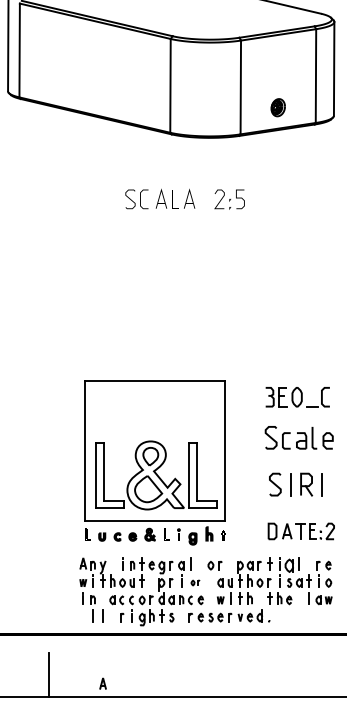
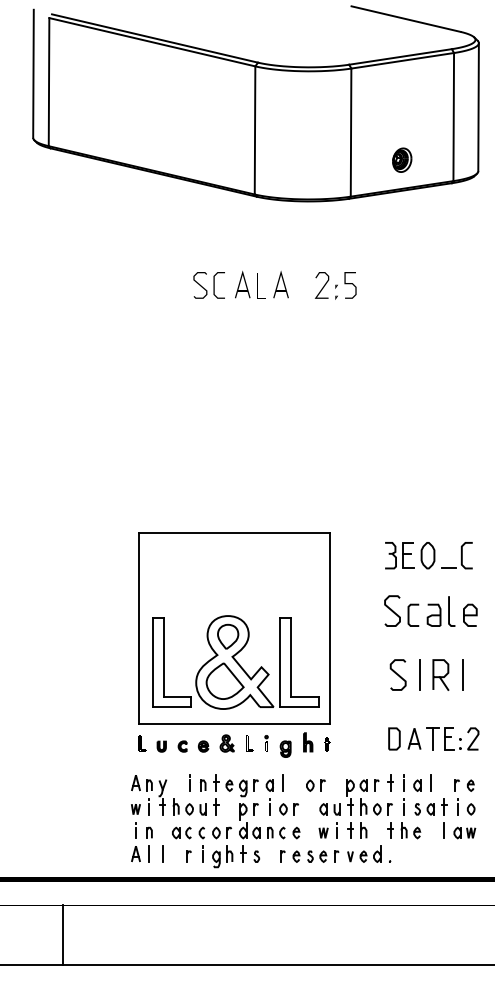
part: (289, 565) -> (417, 785), size x0.62
part: (195, 583) -> (289, 809), size x1.67
line: (48, 675) -> (62, 935), moved
part: (102, 683) -> (135, 853), moved

